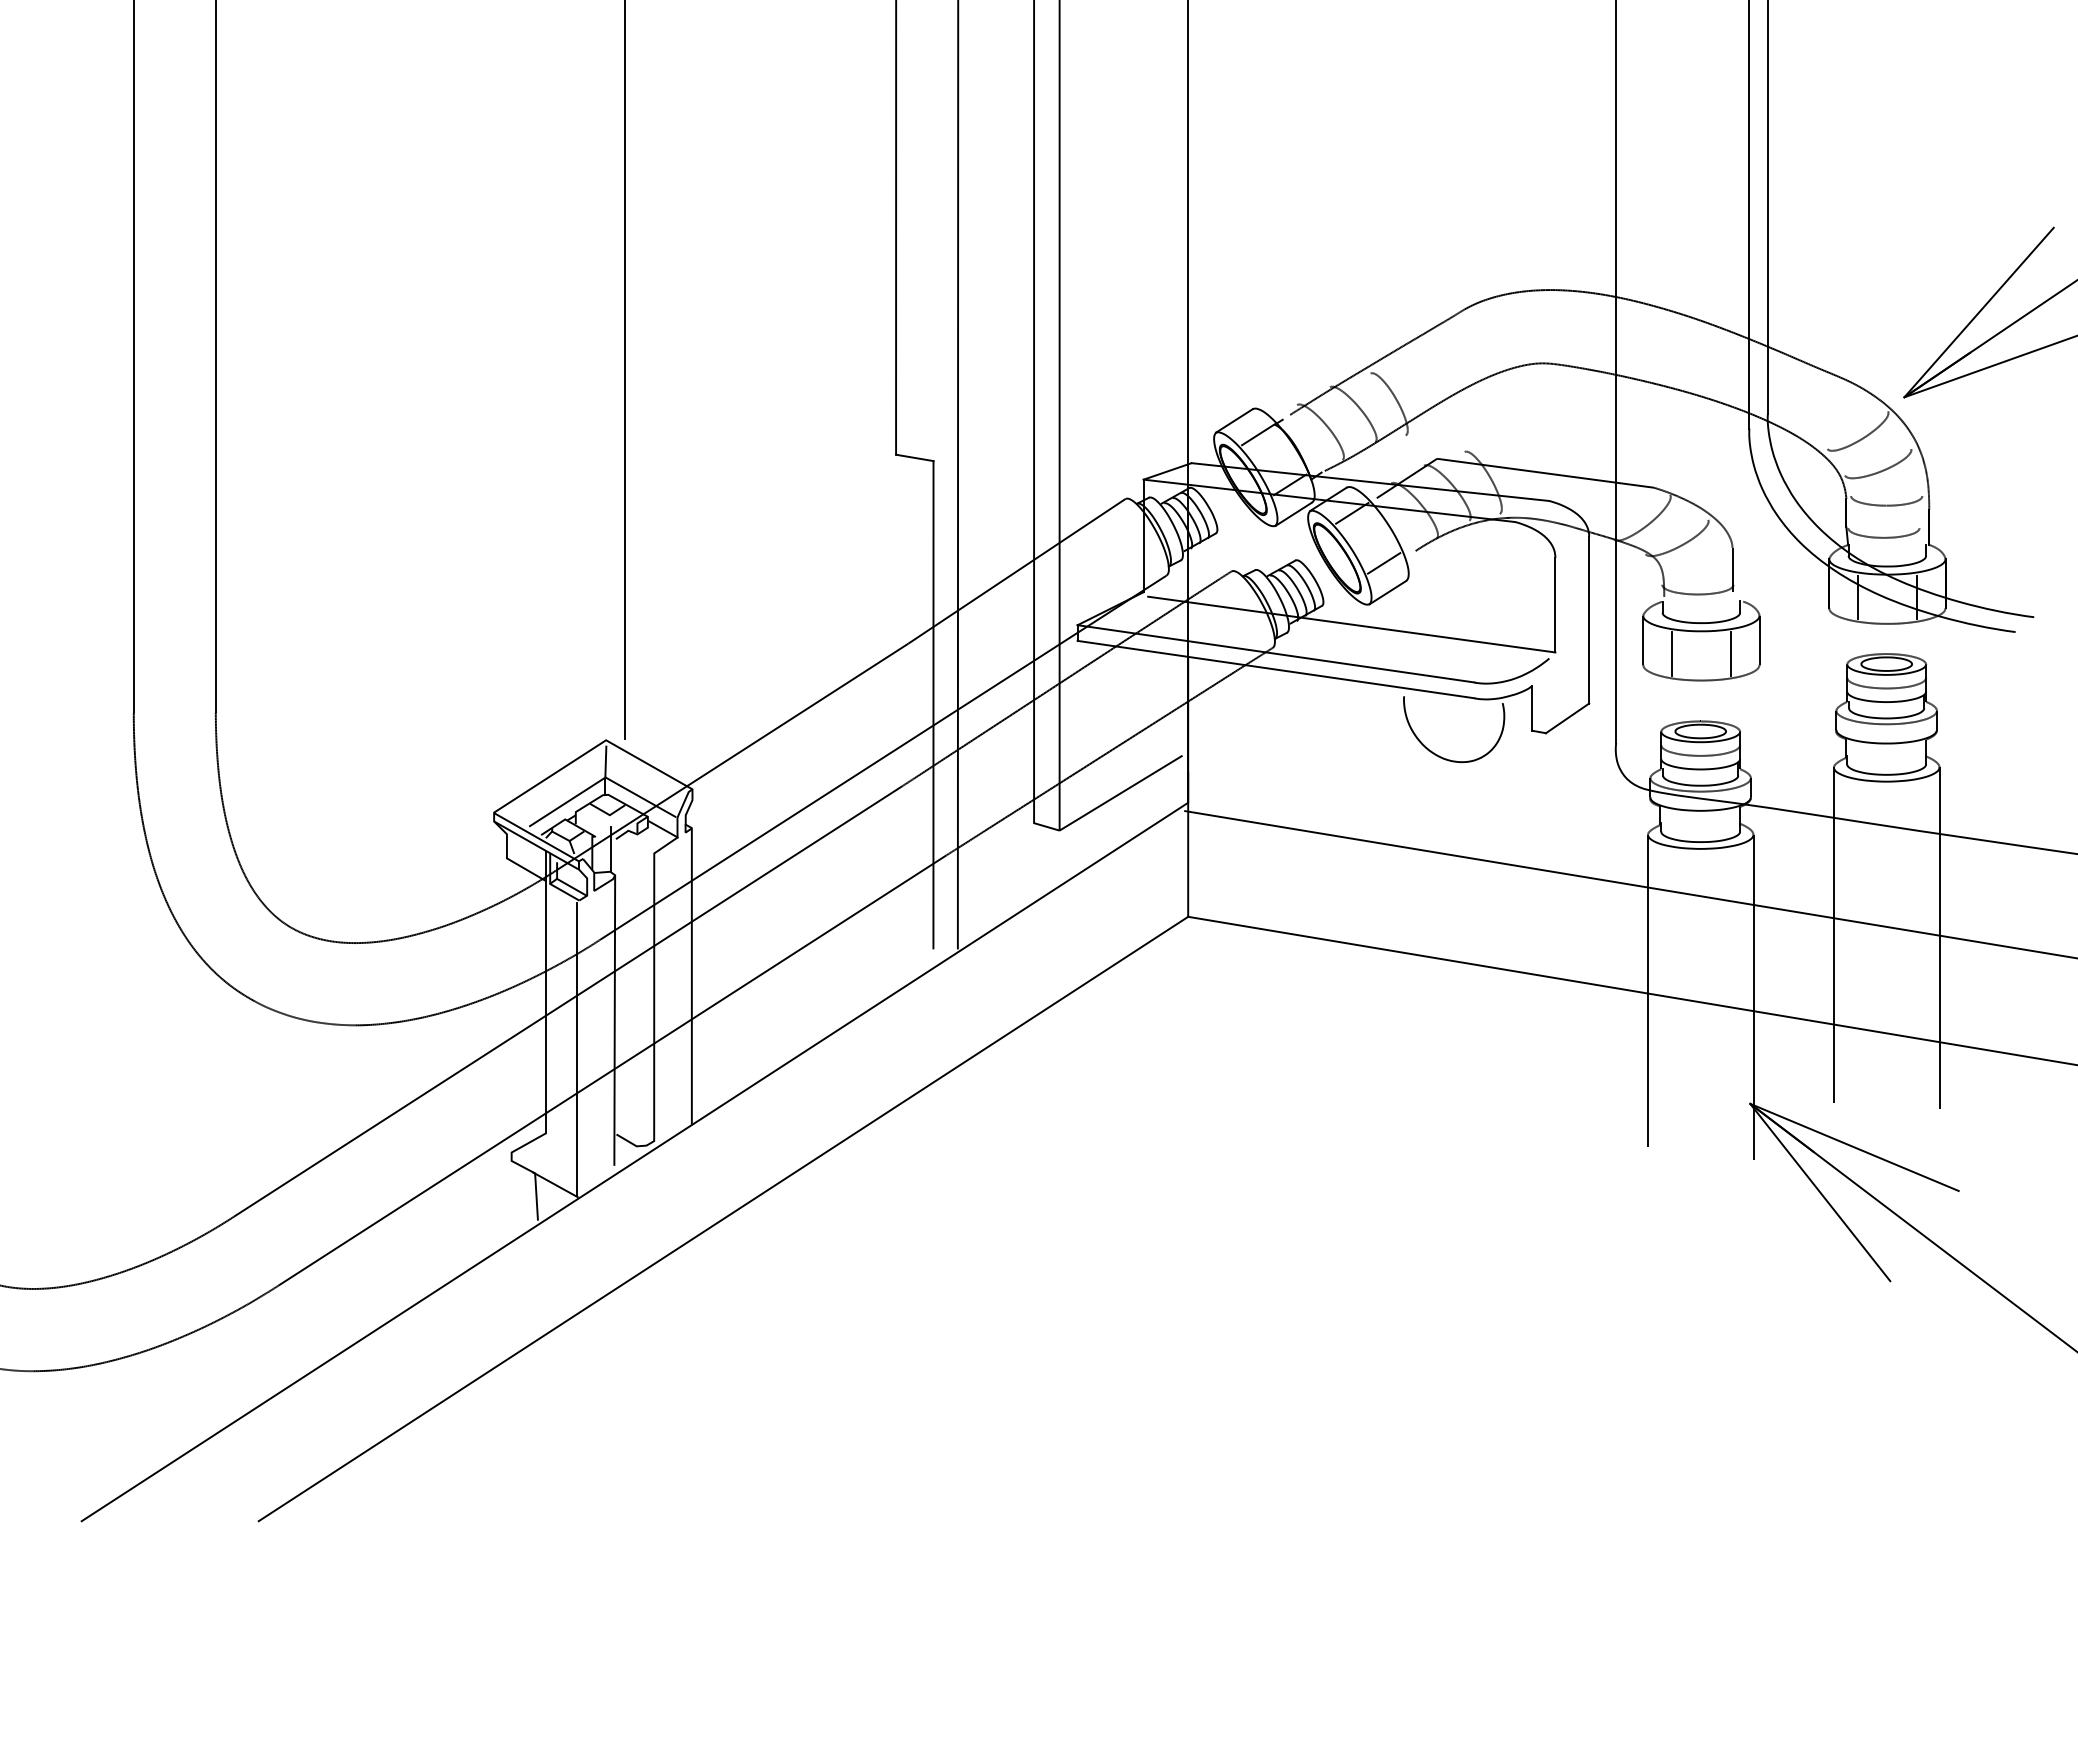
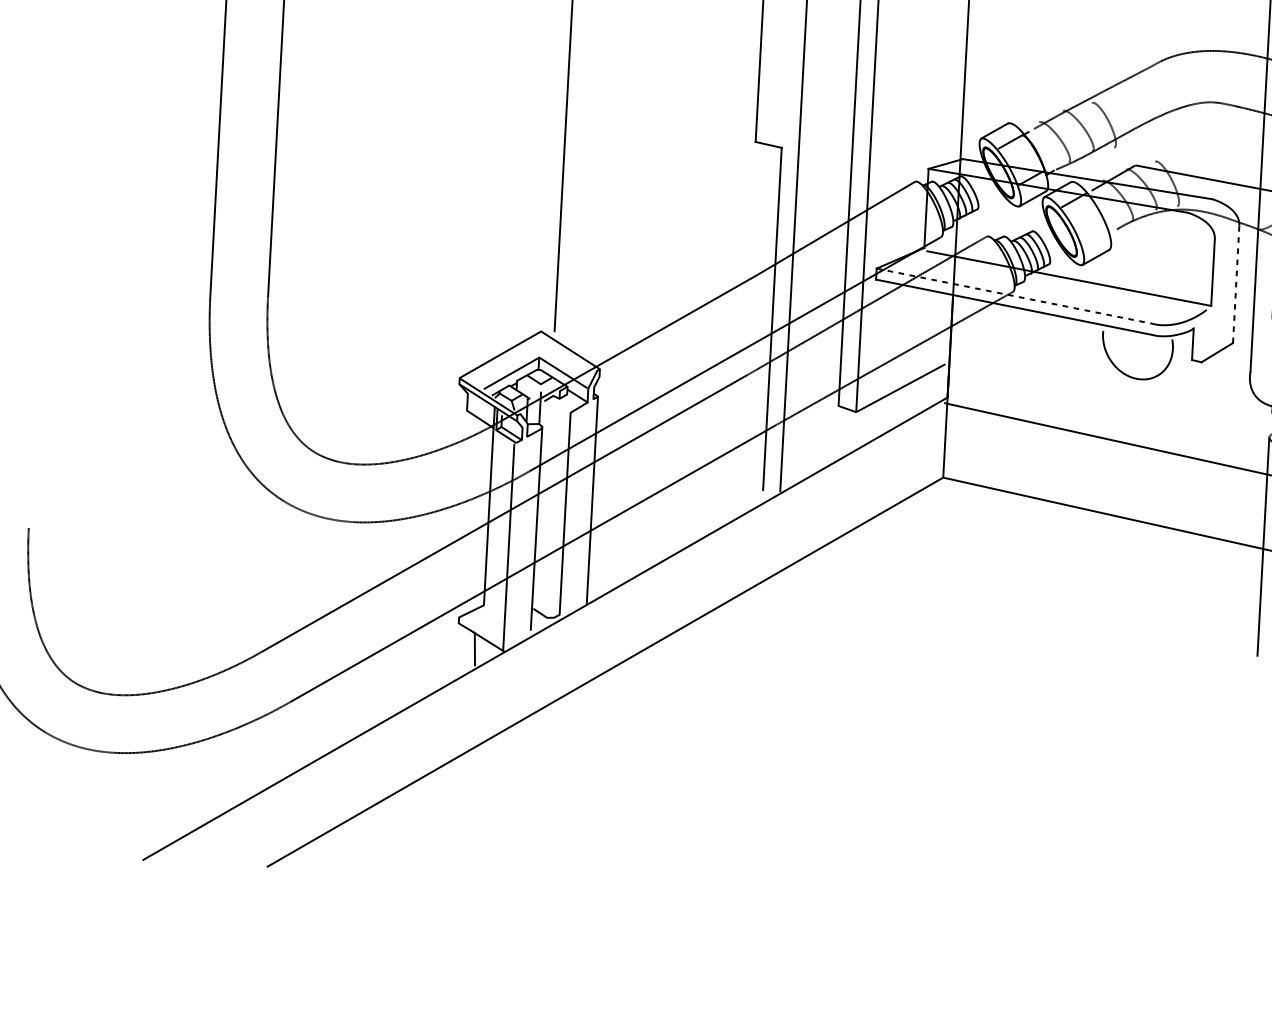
line: (1383, 563) -> (1093, 236), removed
line: (1589, 619) -> (1236, 284), solid -> dashed
line: (1276, 653) -> (1015, 296), solid -> dashed
line: (605, 761) -> (539, 346), removed

